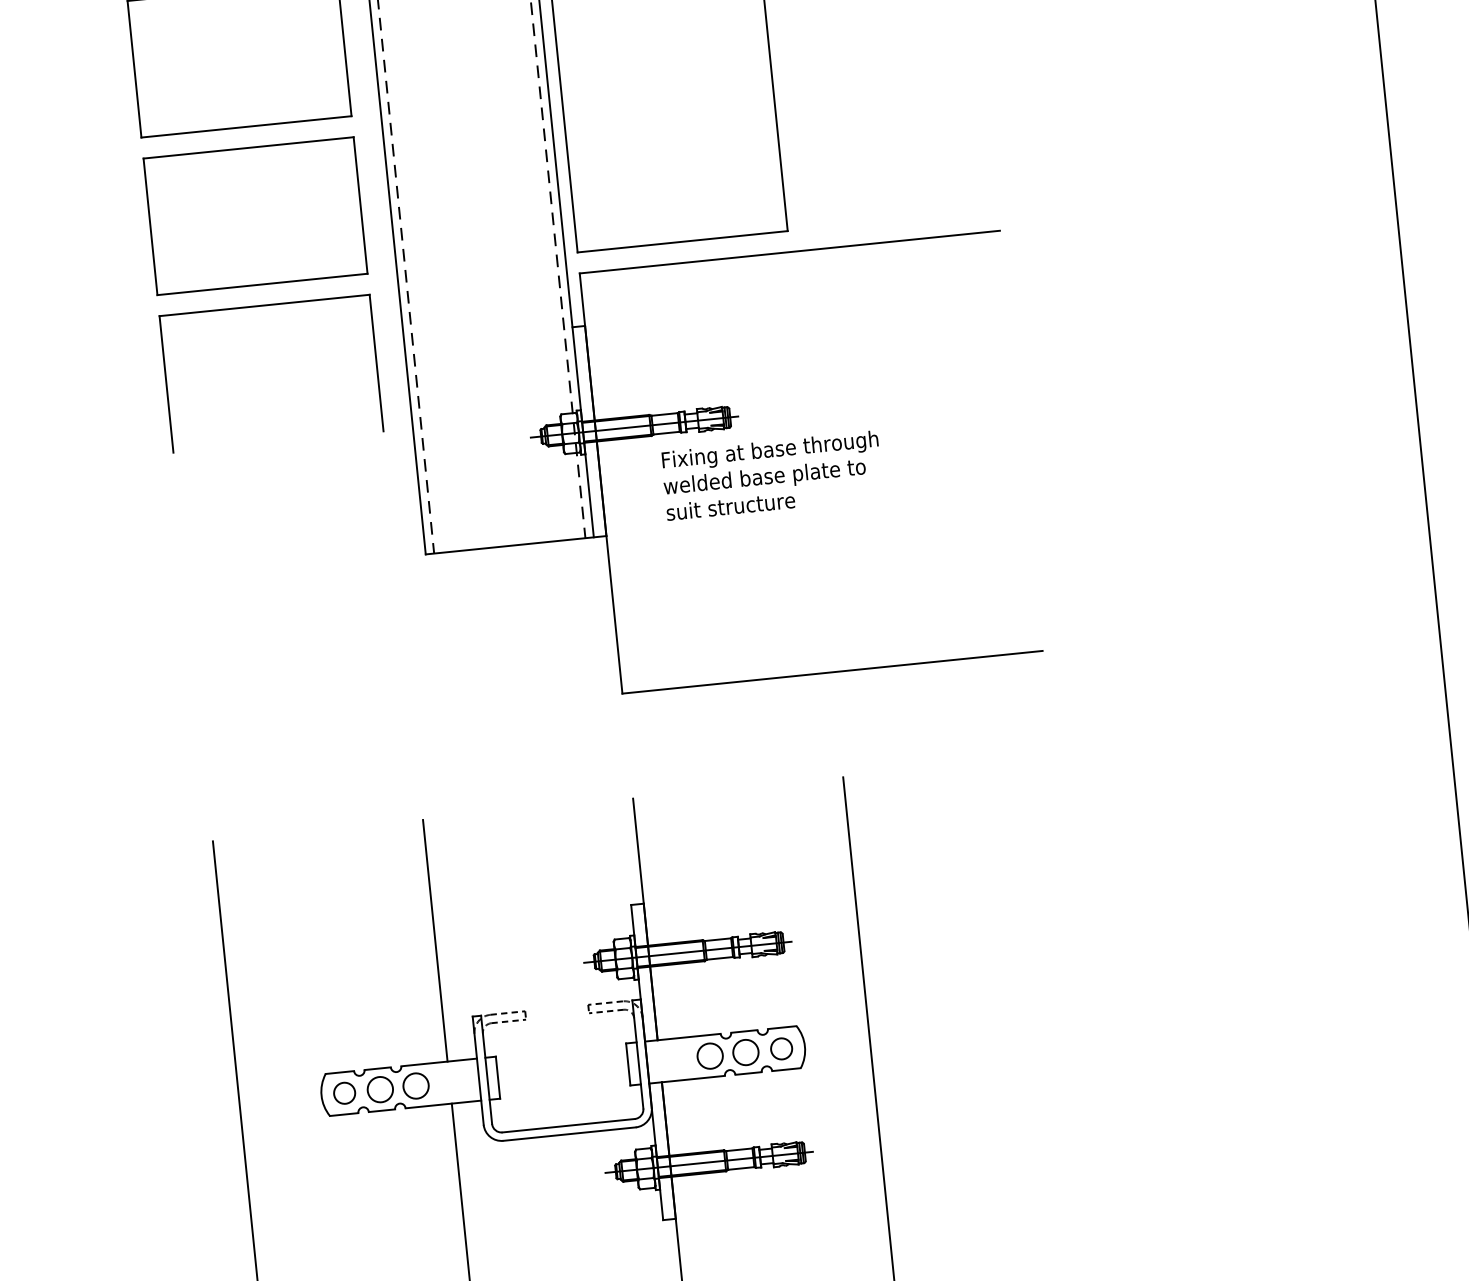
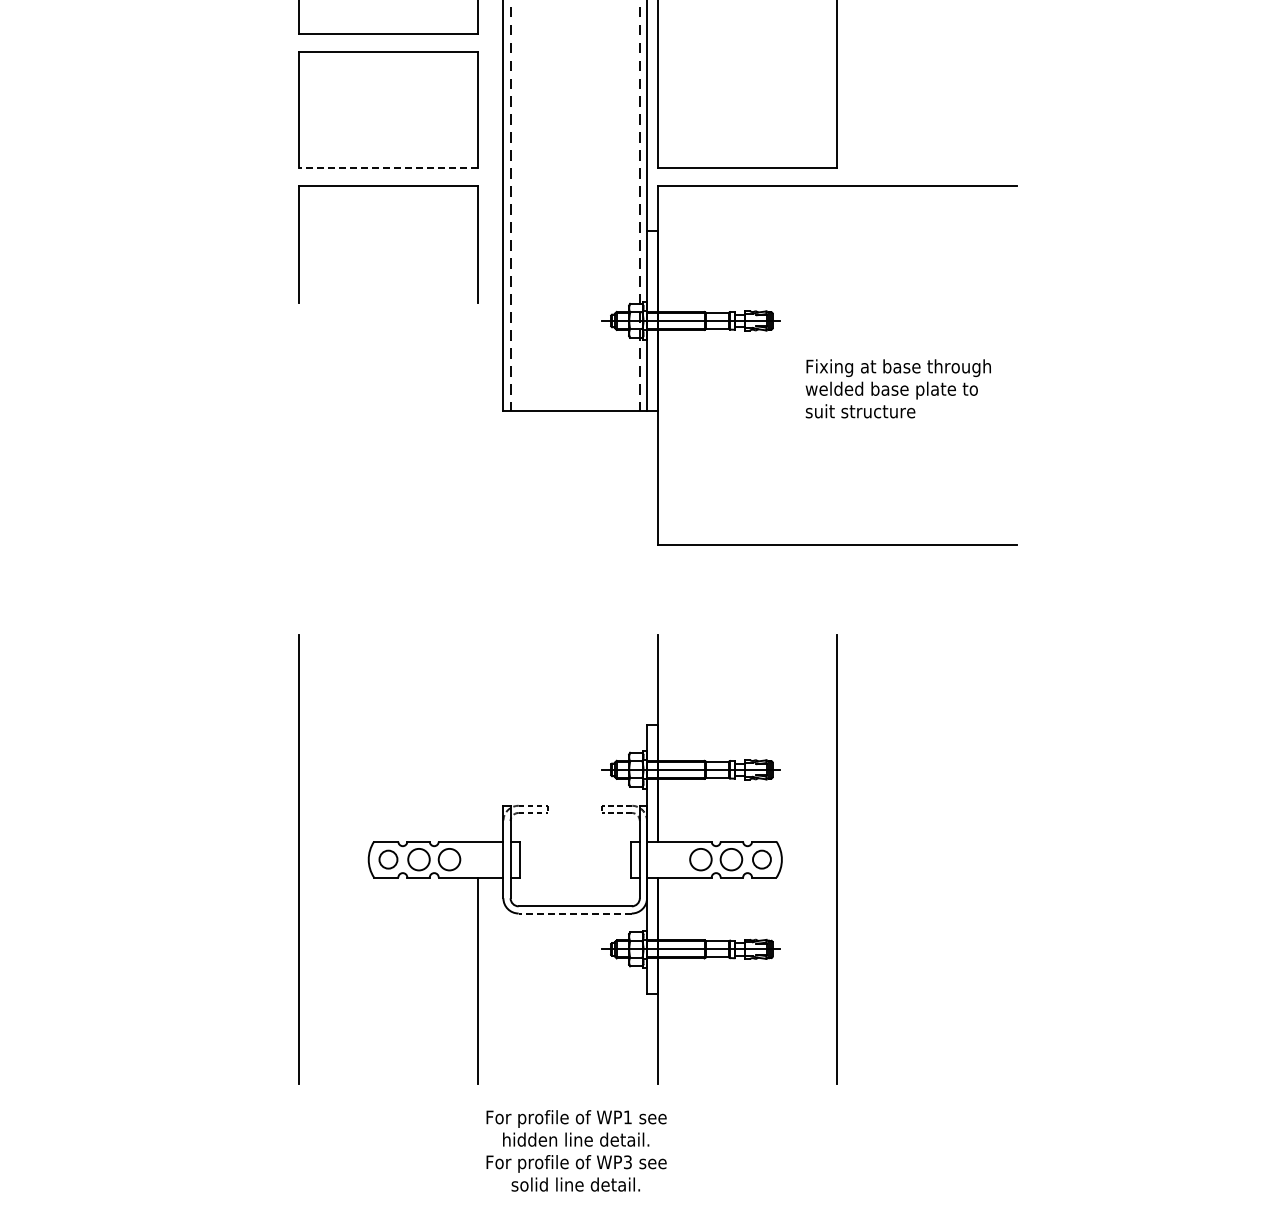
line: (262, 284) -> (388, 168), solid -> dashed
text: (771, 475) -> (897, 388), moved
line: (435, 940) -> (478, 738), removed
line: (569, 1134) -> (575, 913), solid -> dashed

